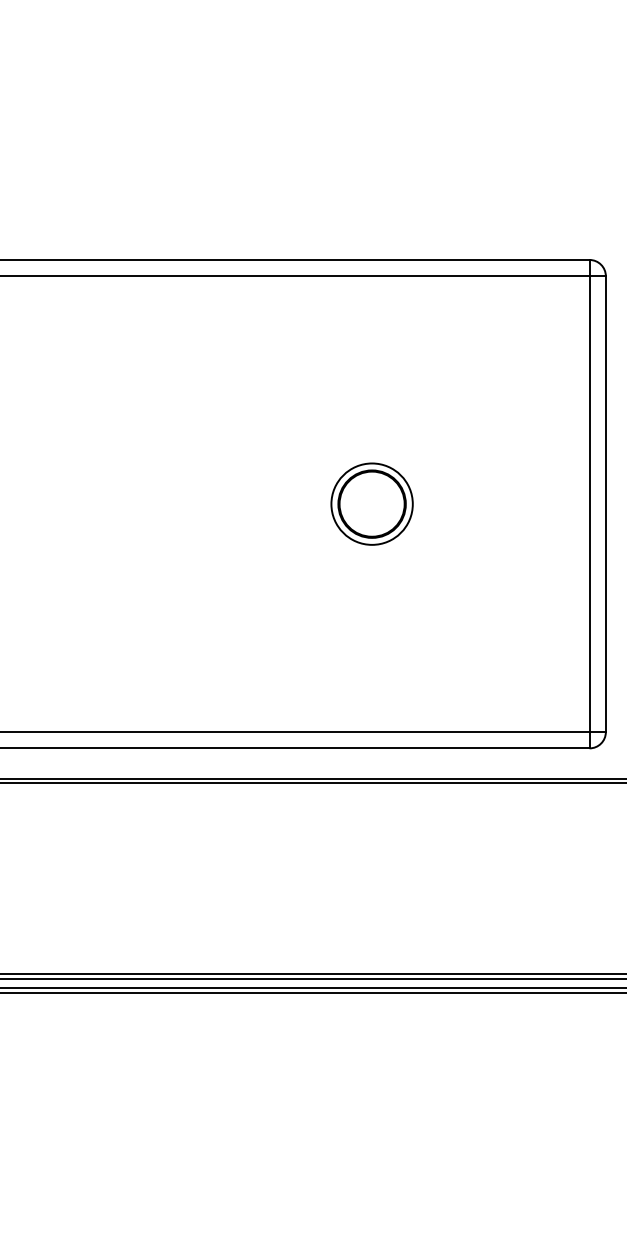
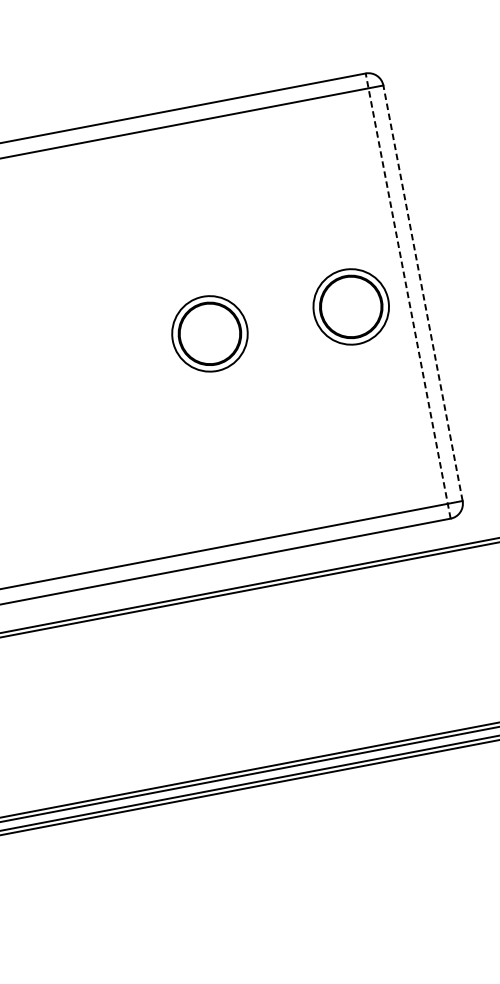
part: (526, 503) -> (350, 306), added
line: (589, 503) -> (407, 295), solid -> dashed
line: (605, 504) -> (422, 293), solid -> dashed

